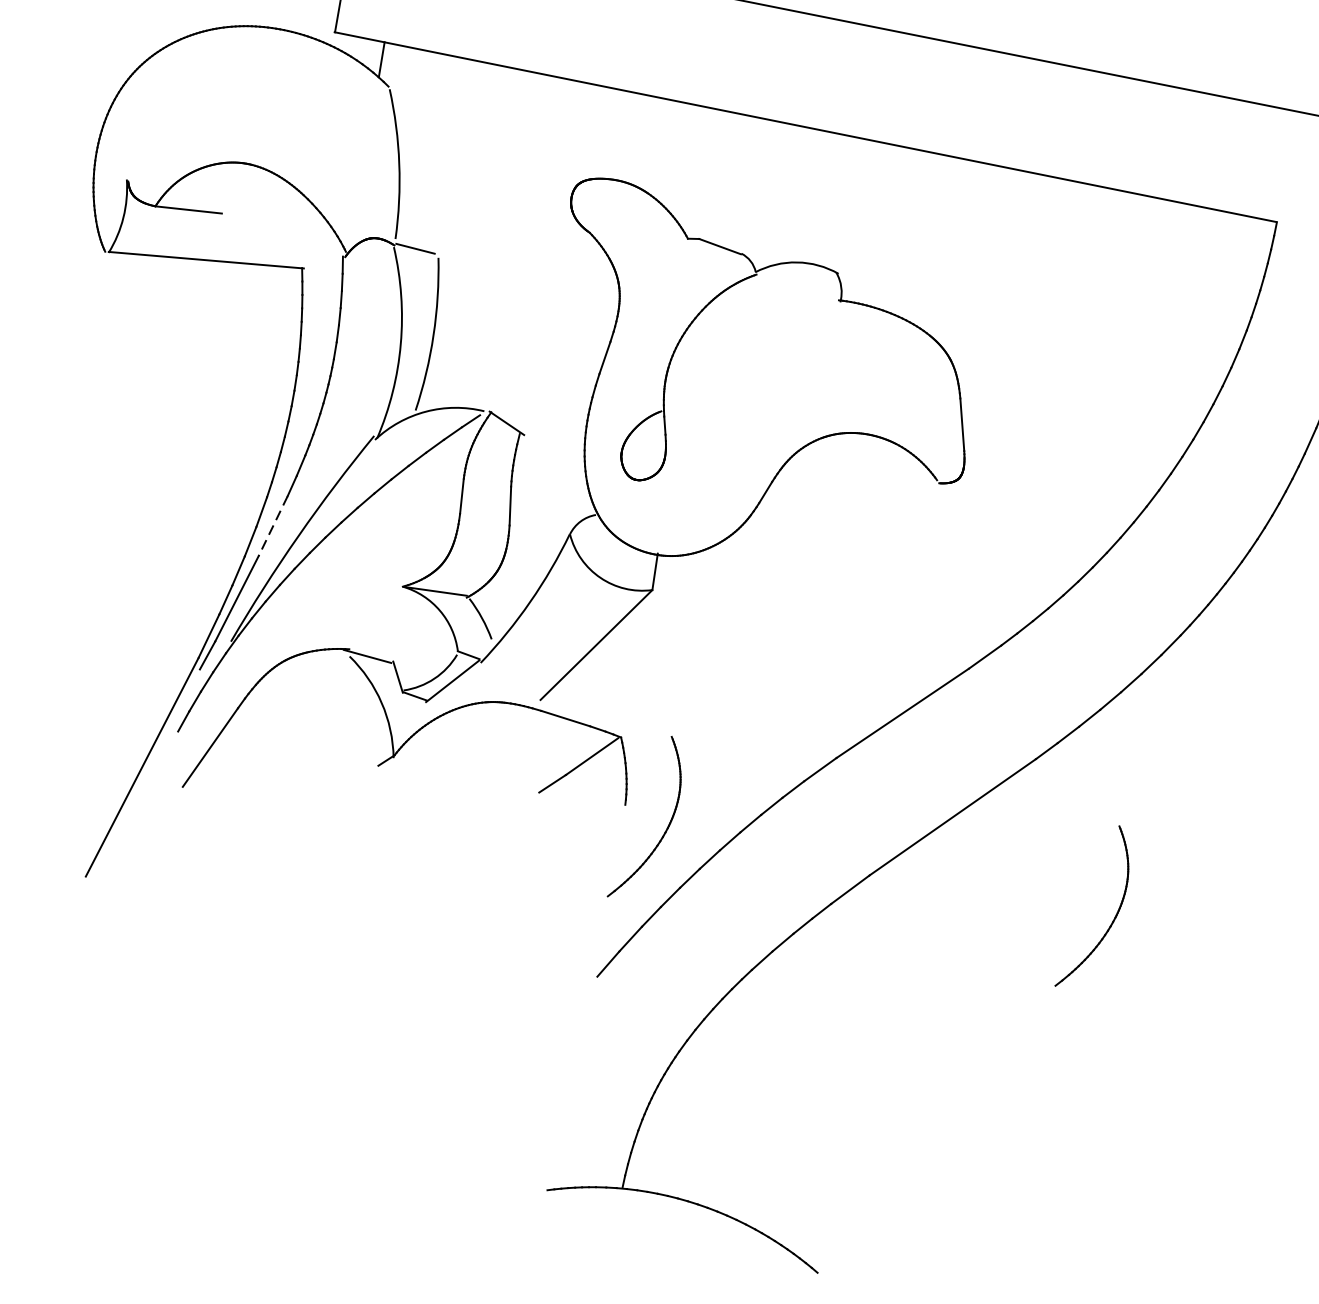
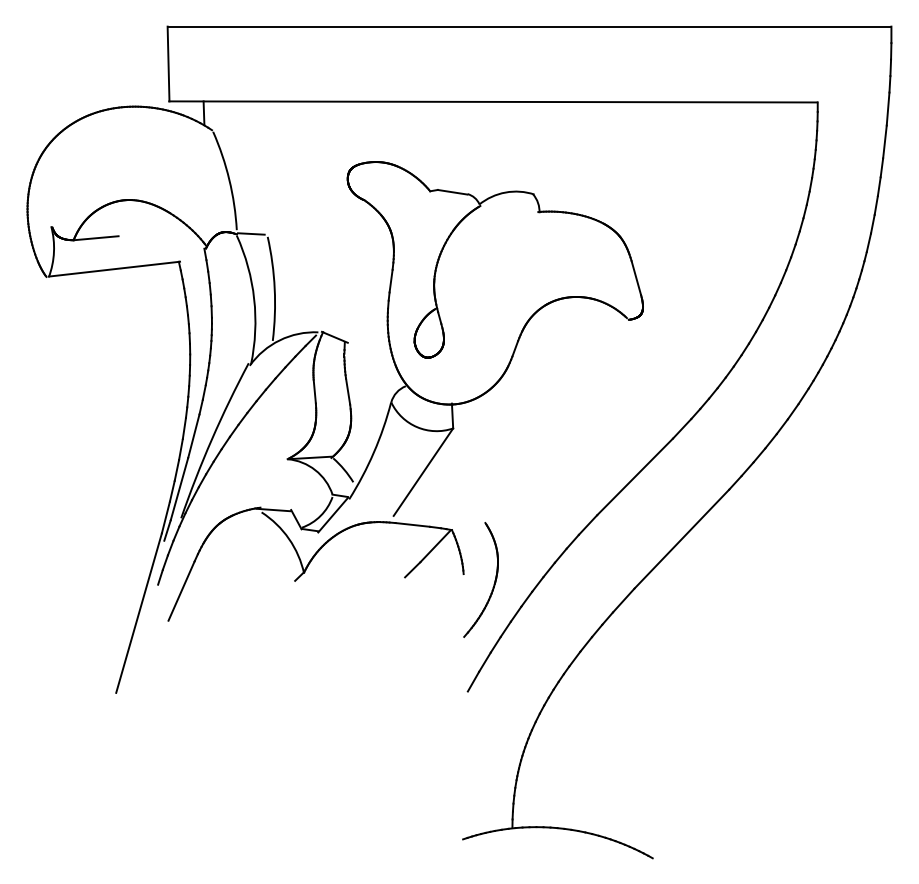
line: (272, 526) -> (193, 436), dashed -> solid
part: (1113, 918) -> (801, 584), removed

